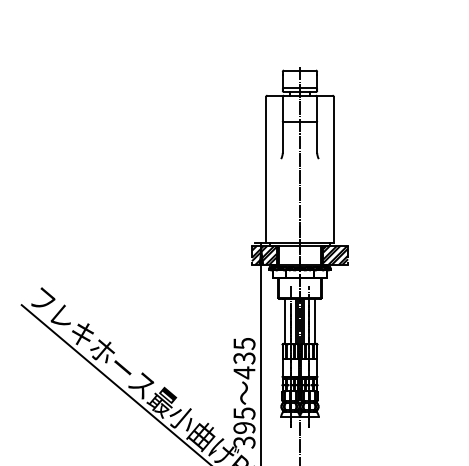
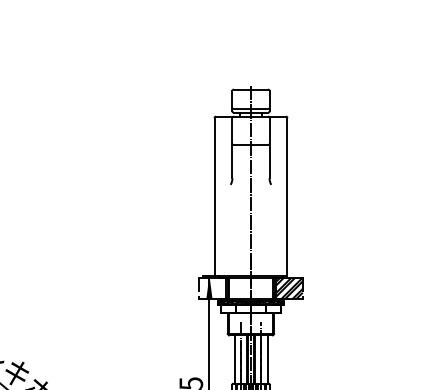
hatch: (263, 254) -> (211, 287), removed

